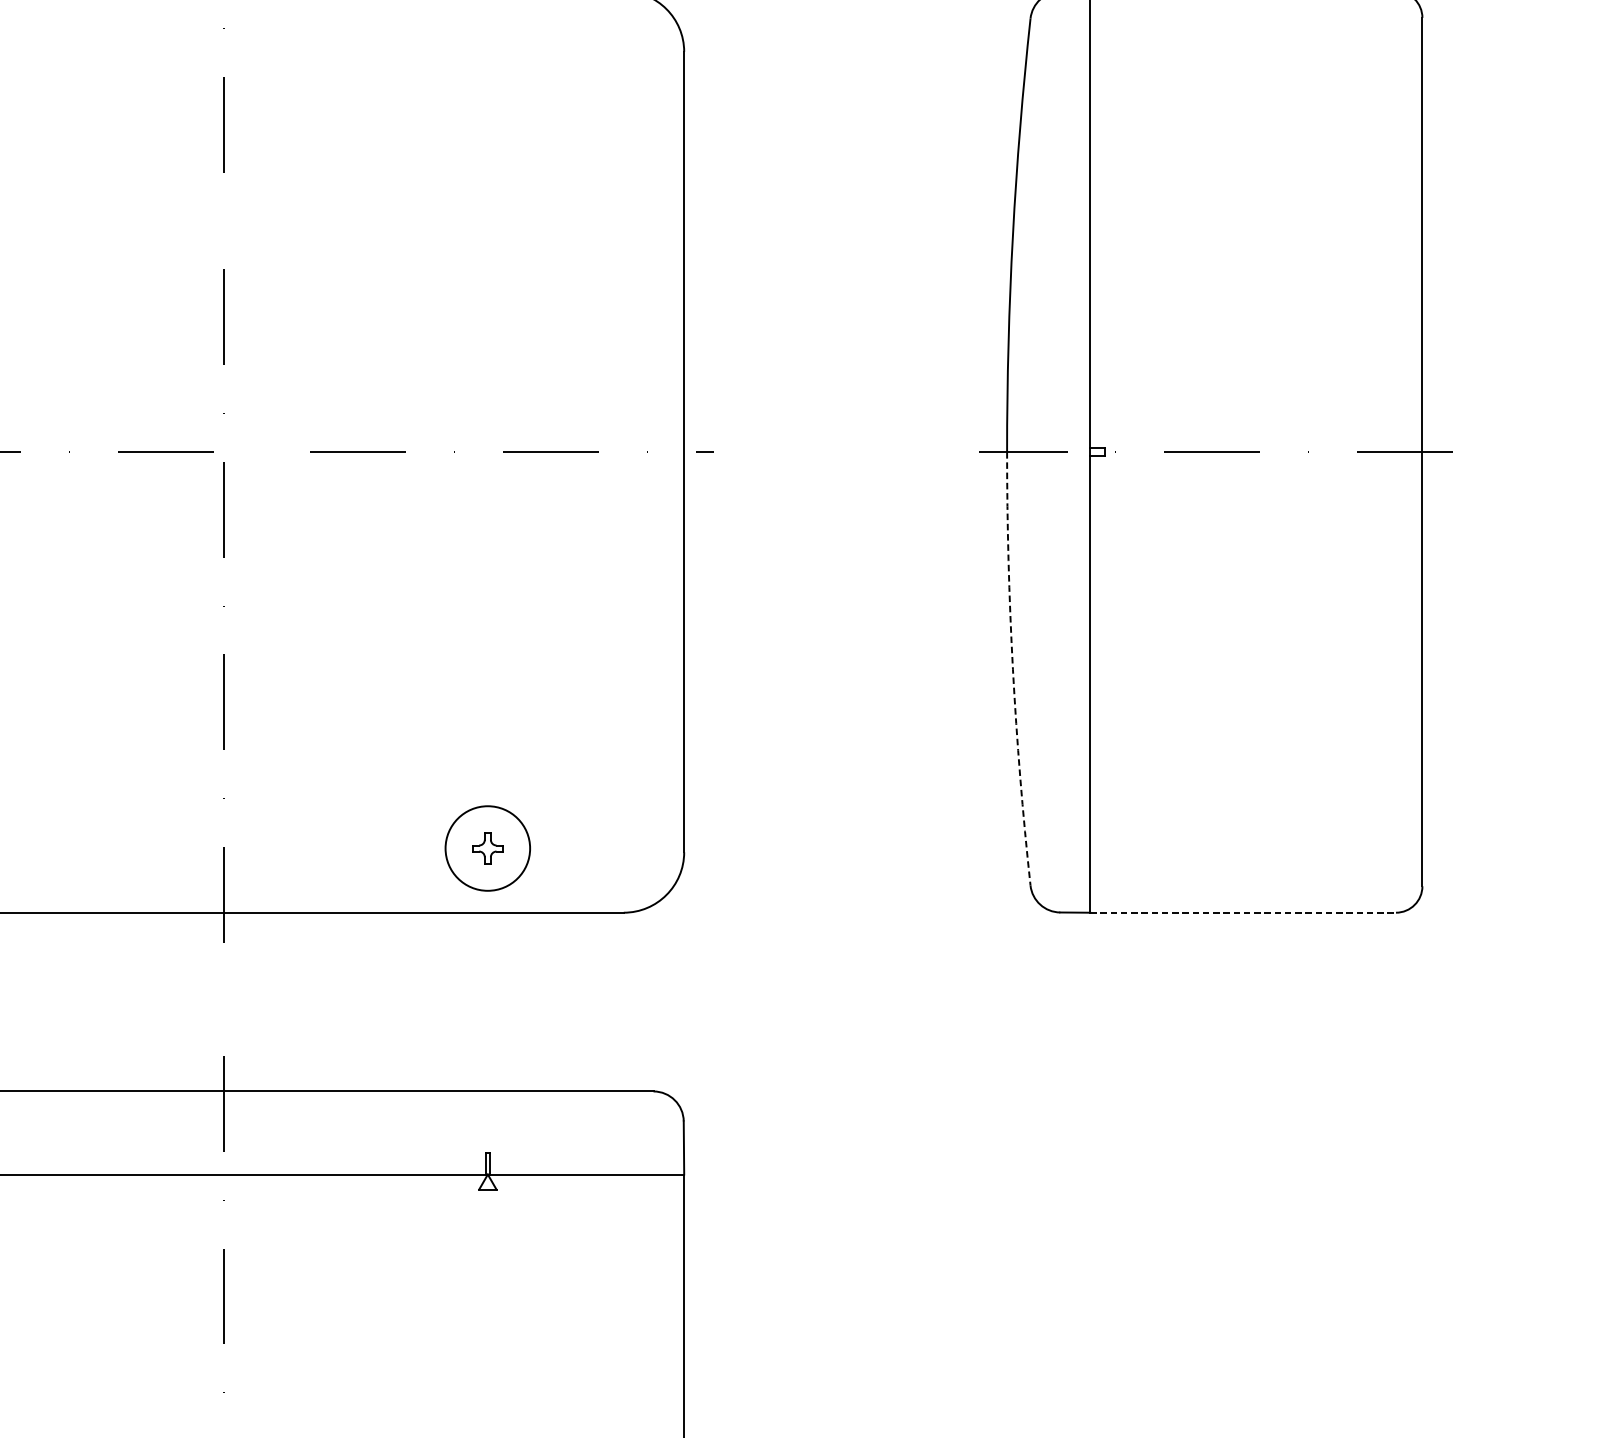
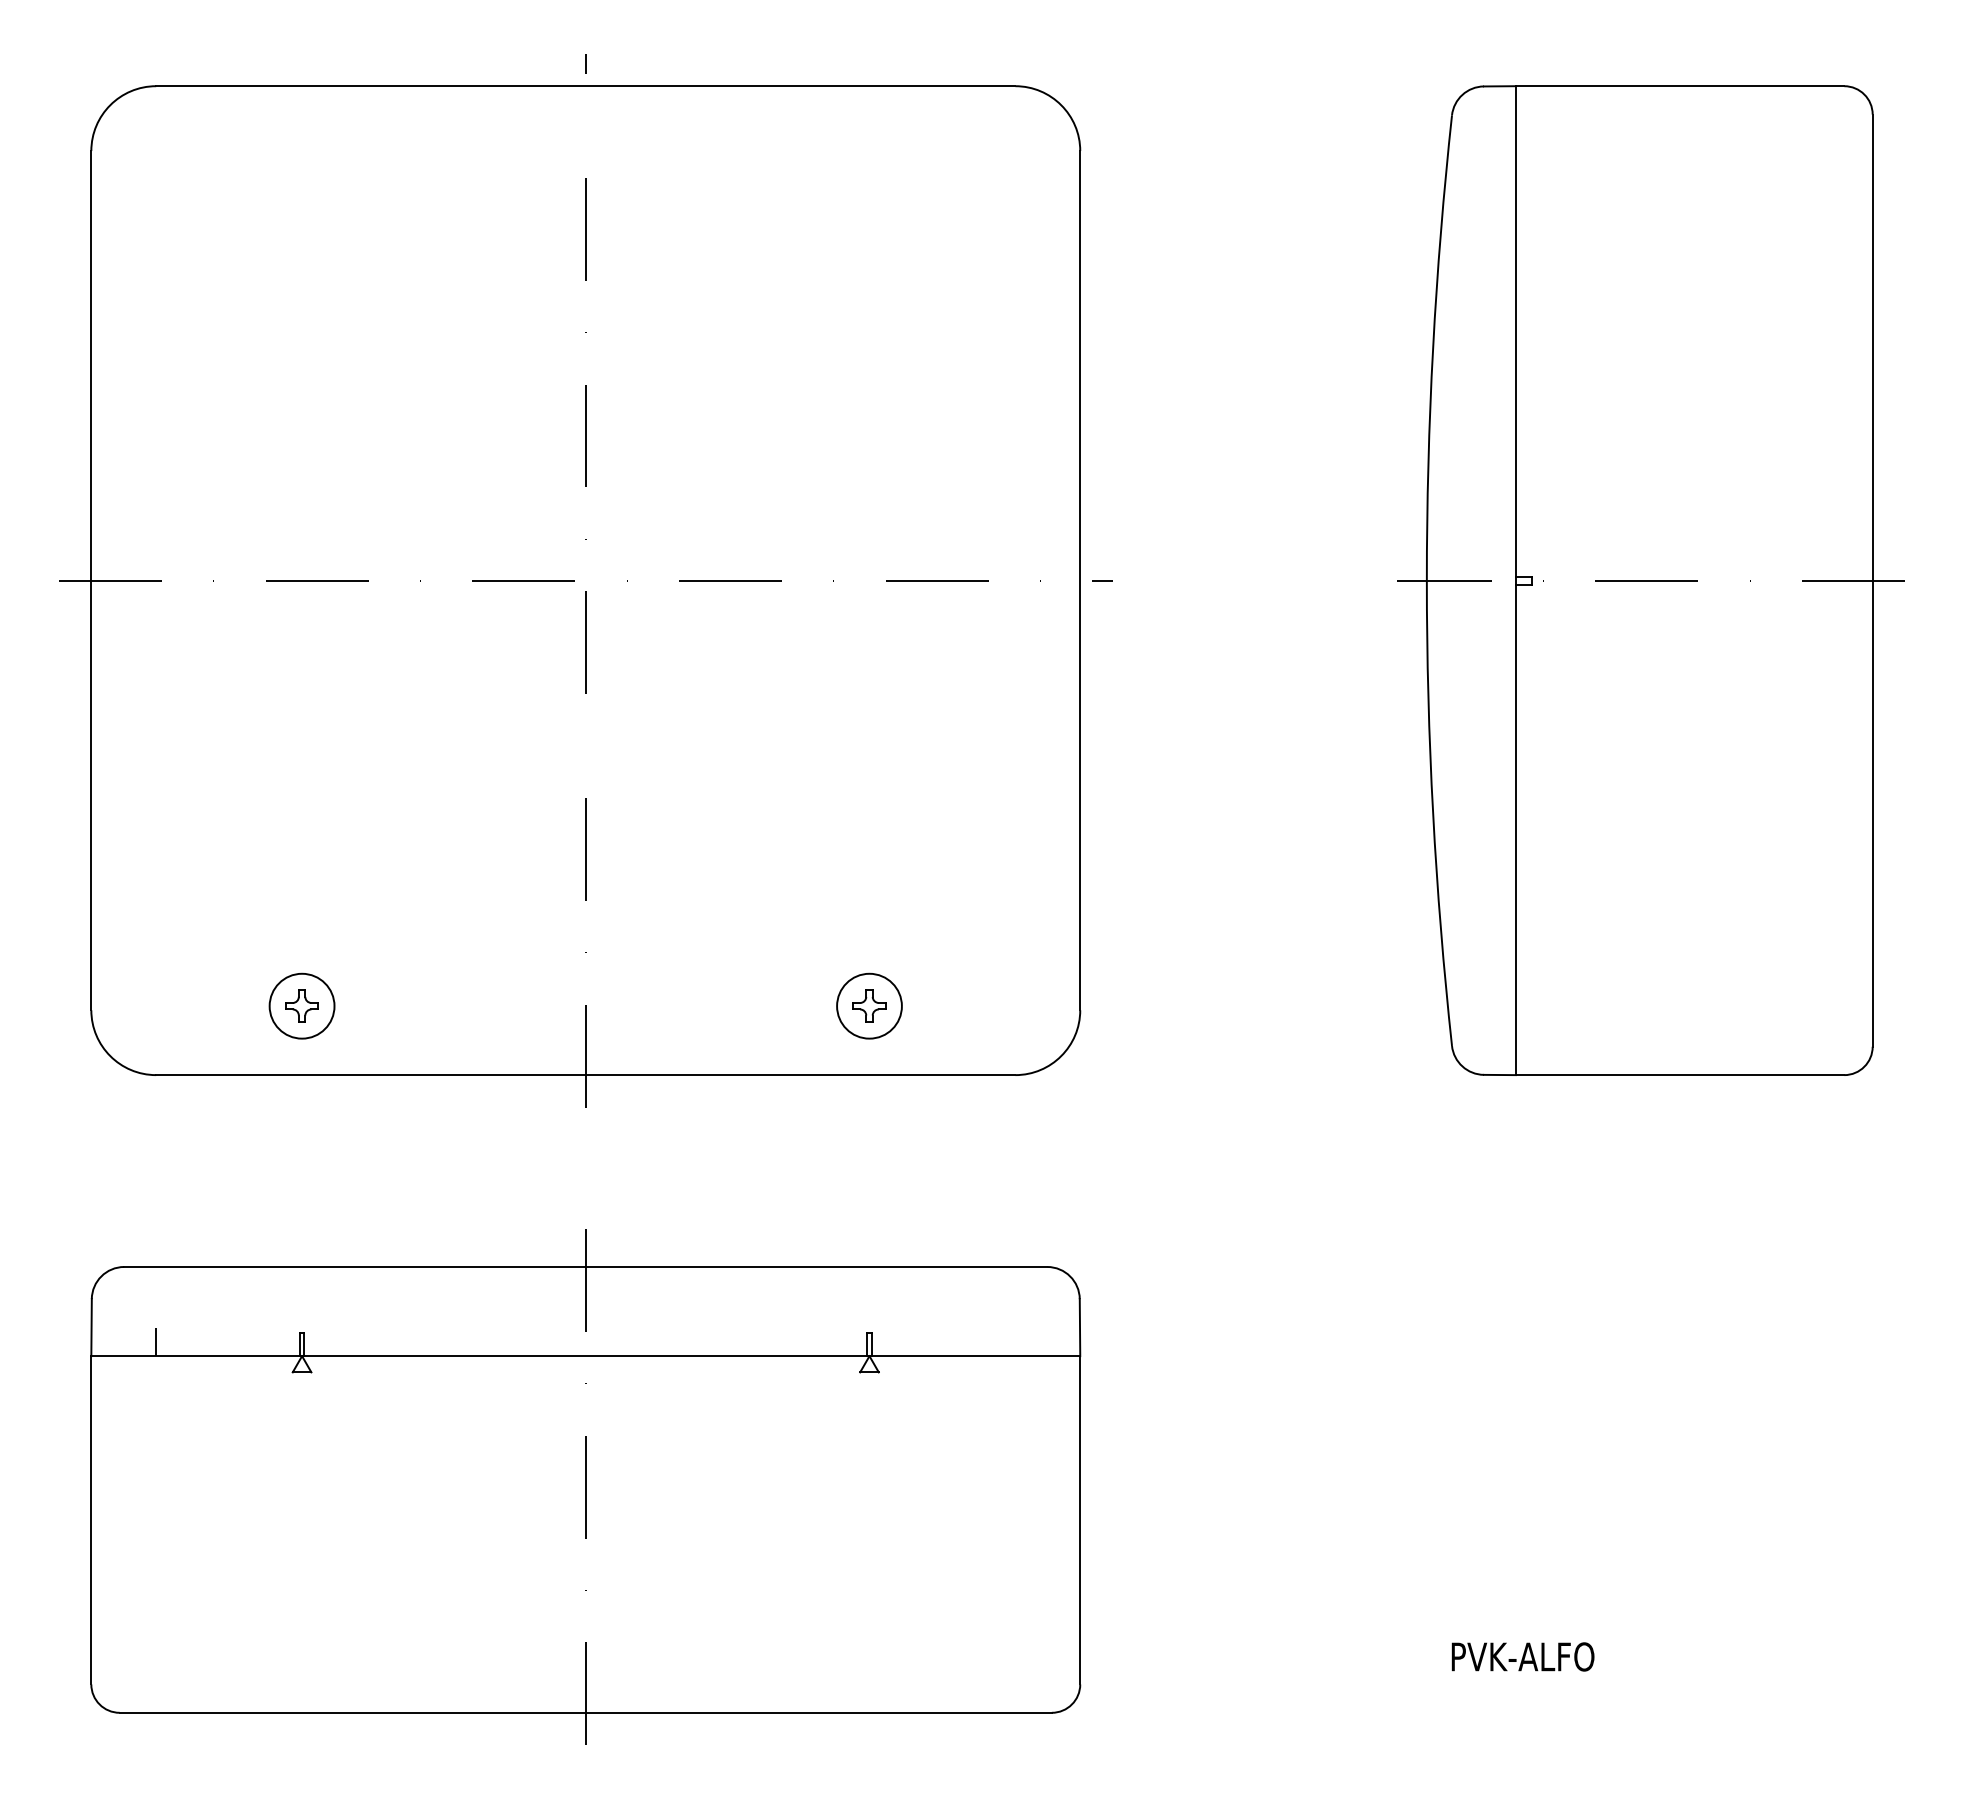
arc: (1013, 668) -> (1433, 813), dashed -> solid
circle: (487, 847) -> (869, 1005), size x0.71
line: (1243, 913) -> (1680, 1075), dashed -> solid

